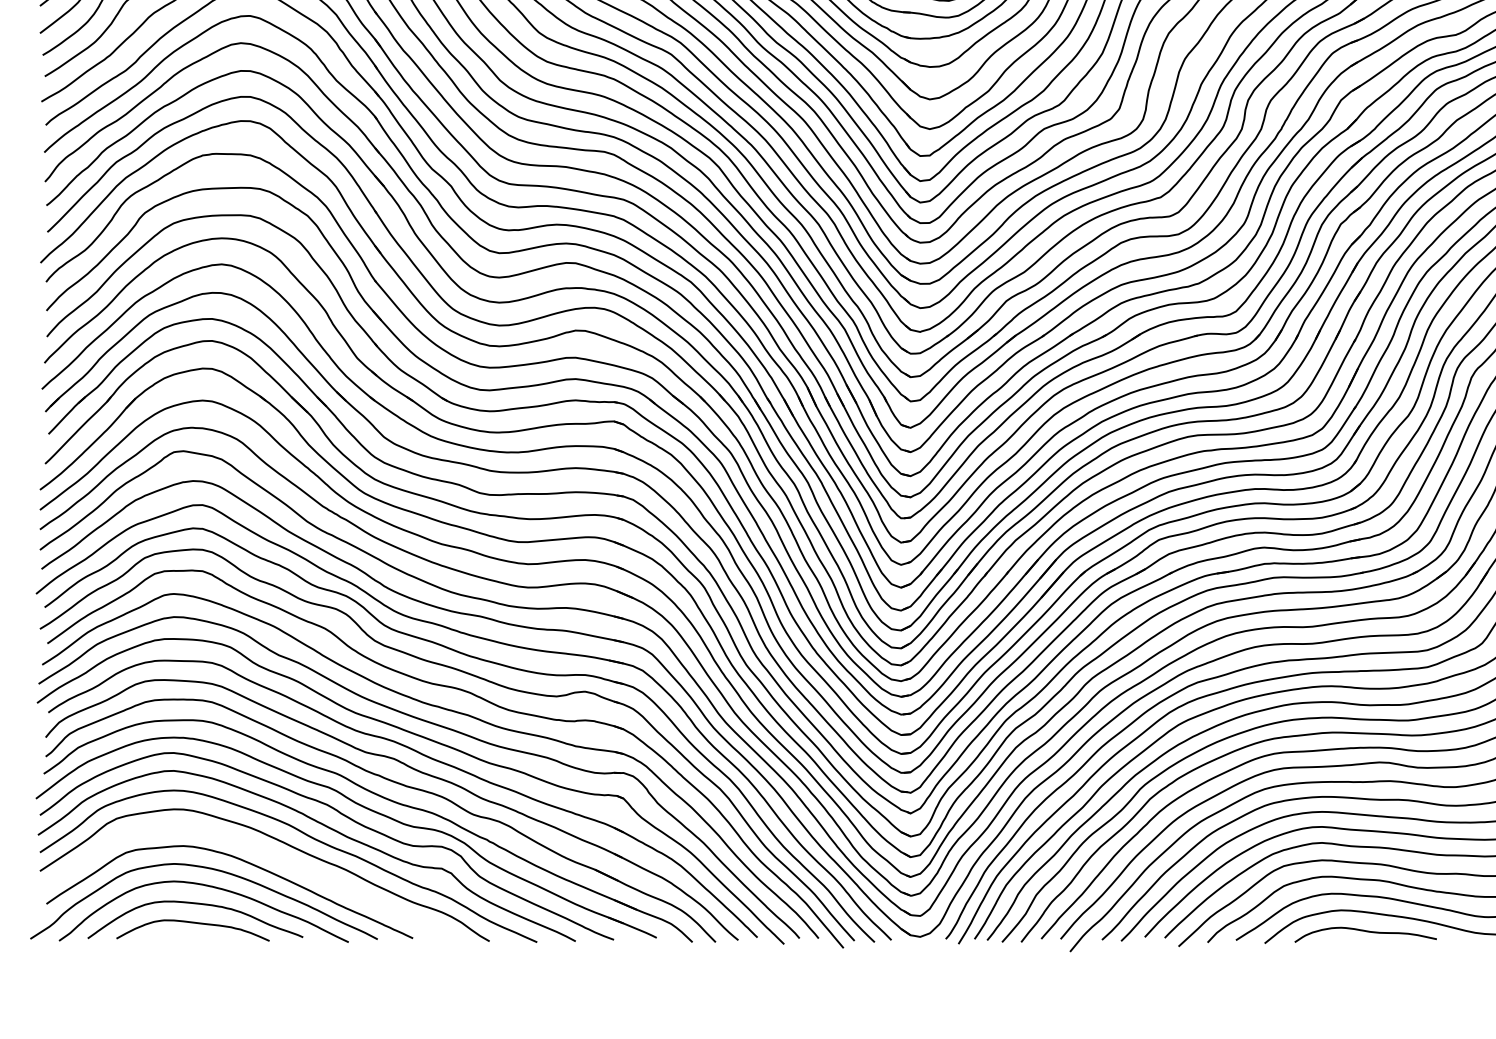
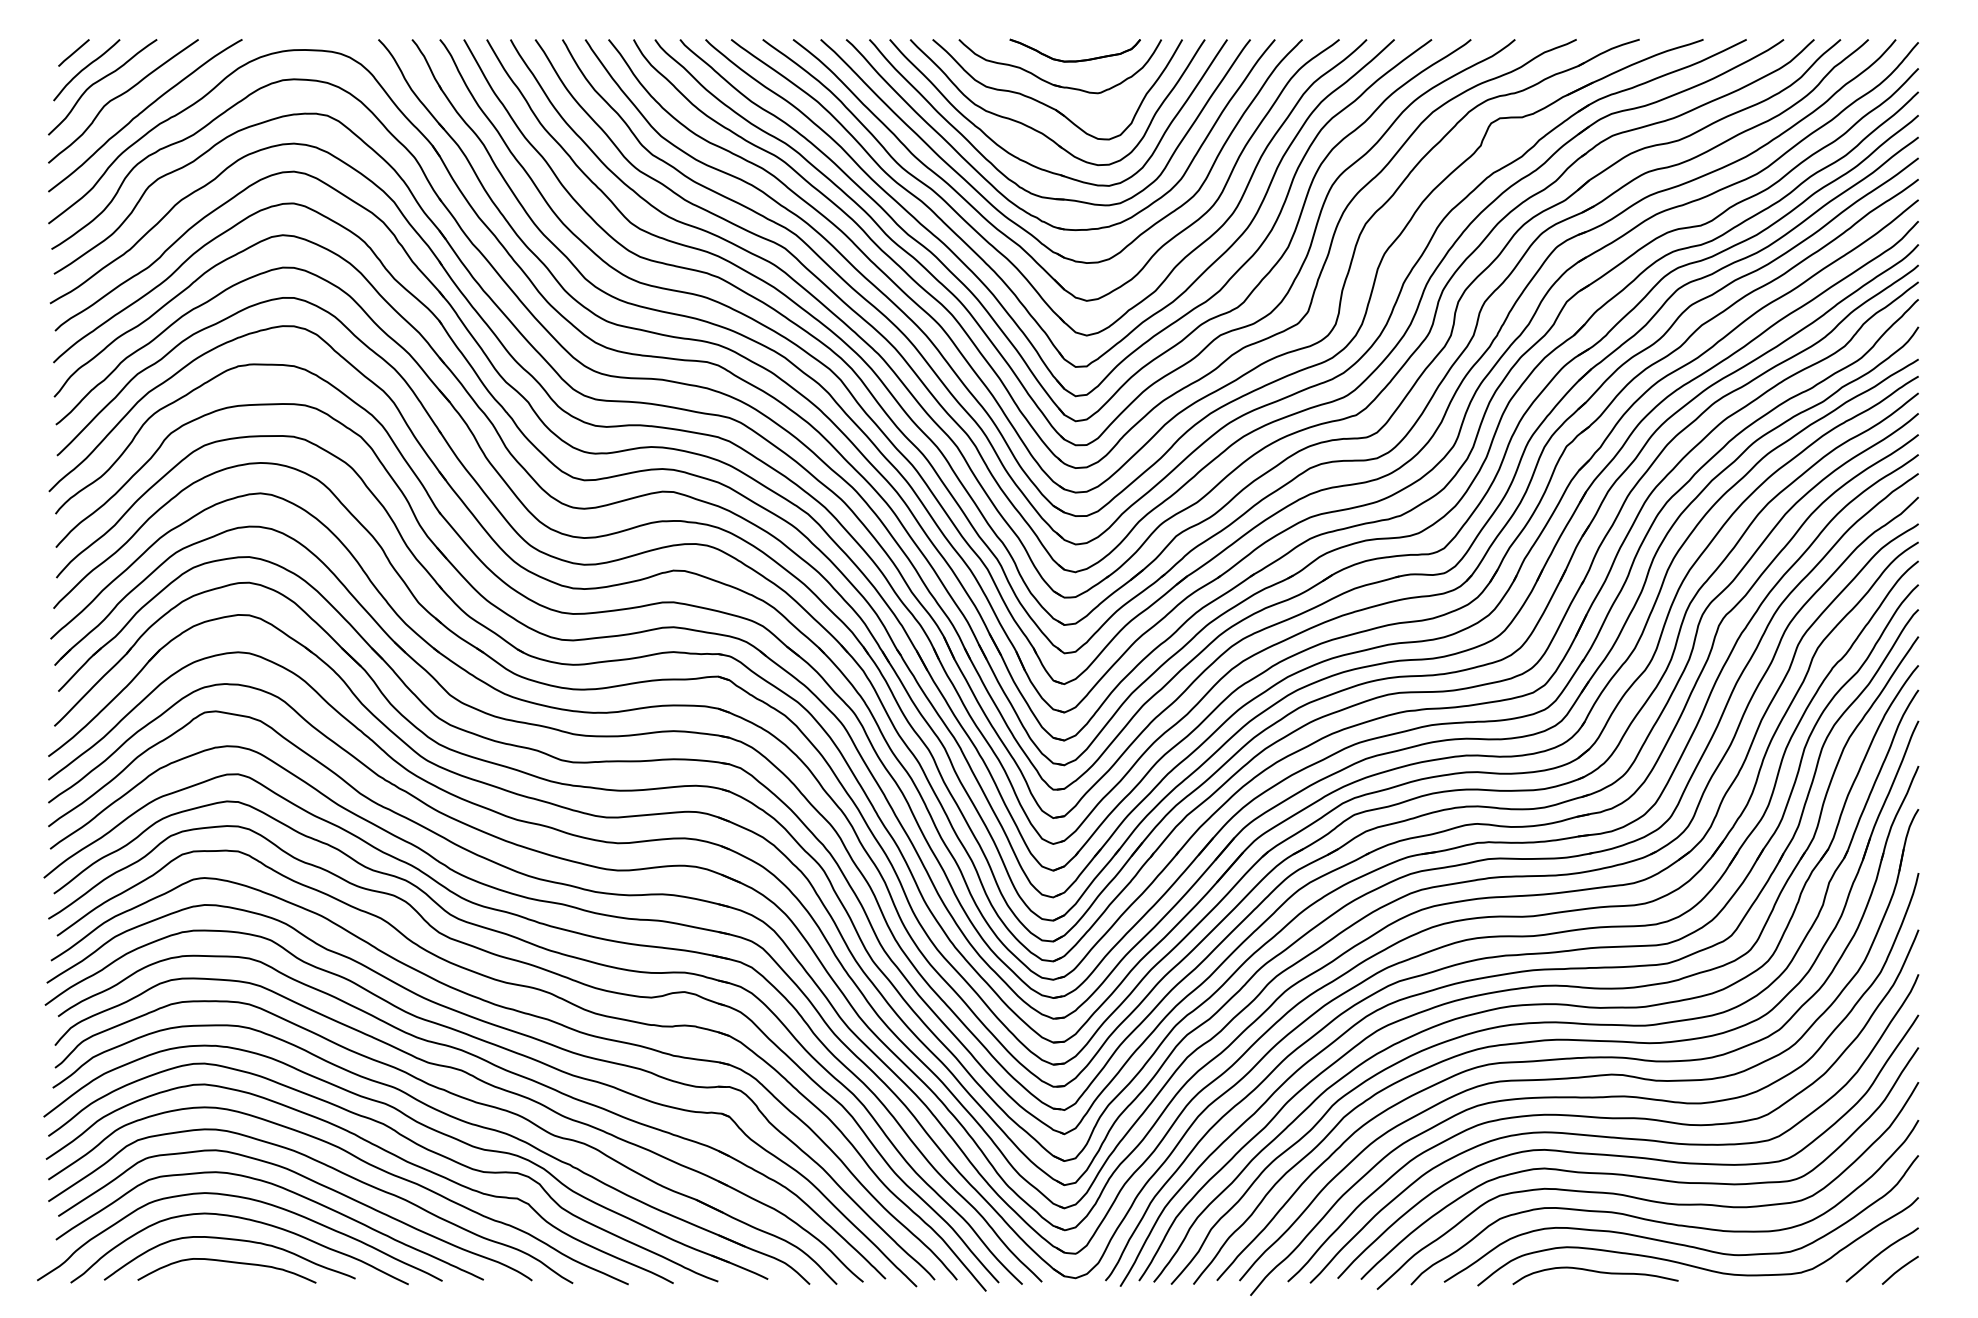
curve: (265, 854) -> (311, 1181), added

